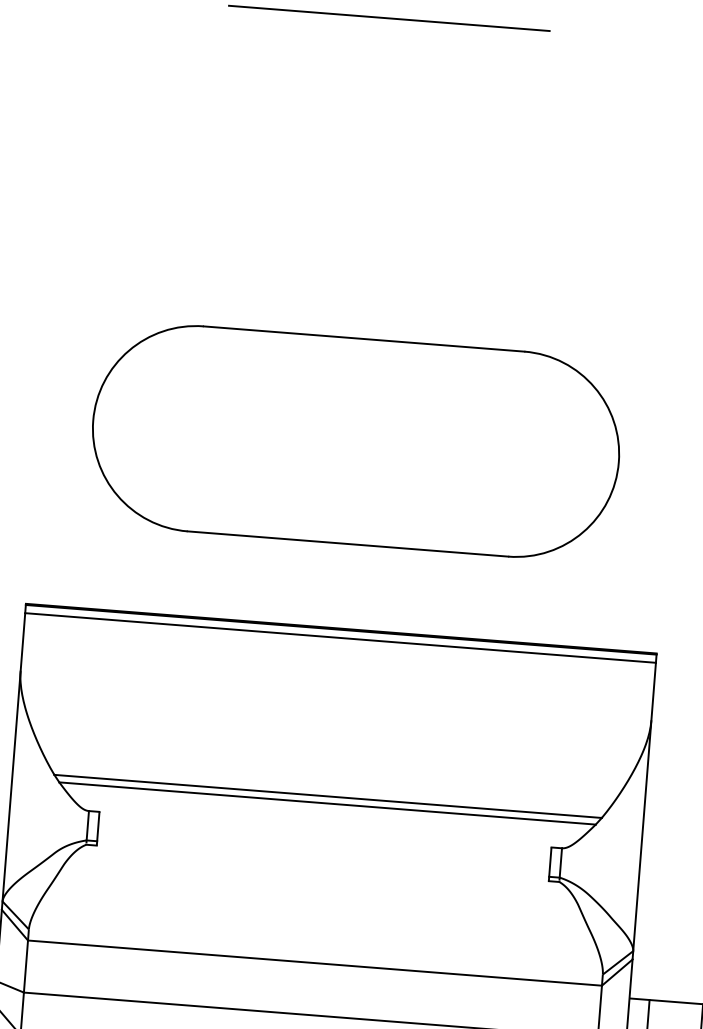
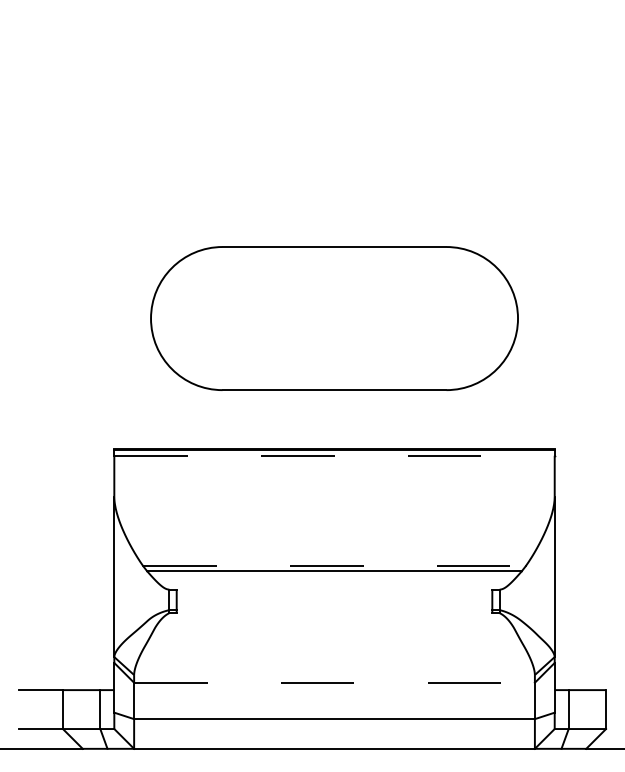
line: (389, 18) -> (334, 23), removed
line: (342, 637) -> (335, 455), solid -> dashed
line: (329, 796) -> (335, 566), solid -> dashed
line: (316, 962) -> (335, 682), solid -> dashed

